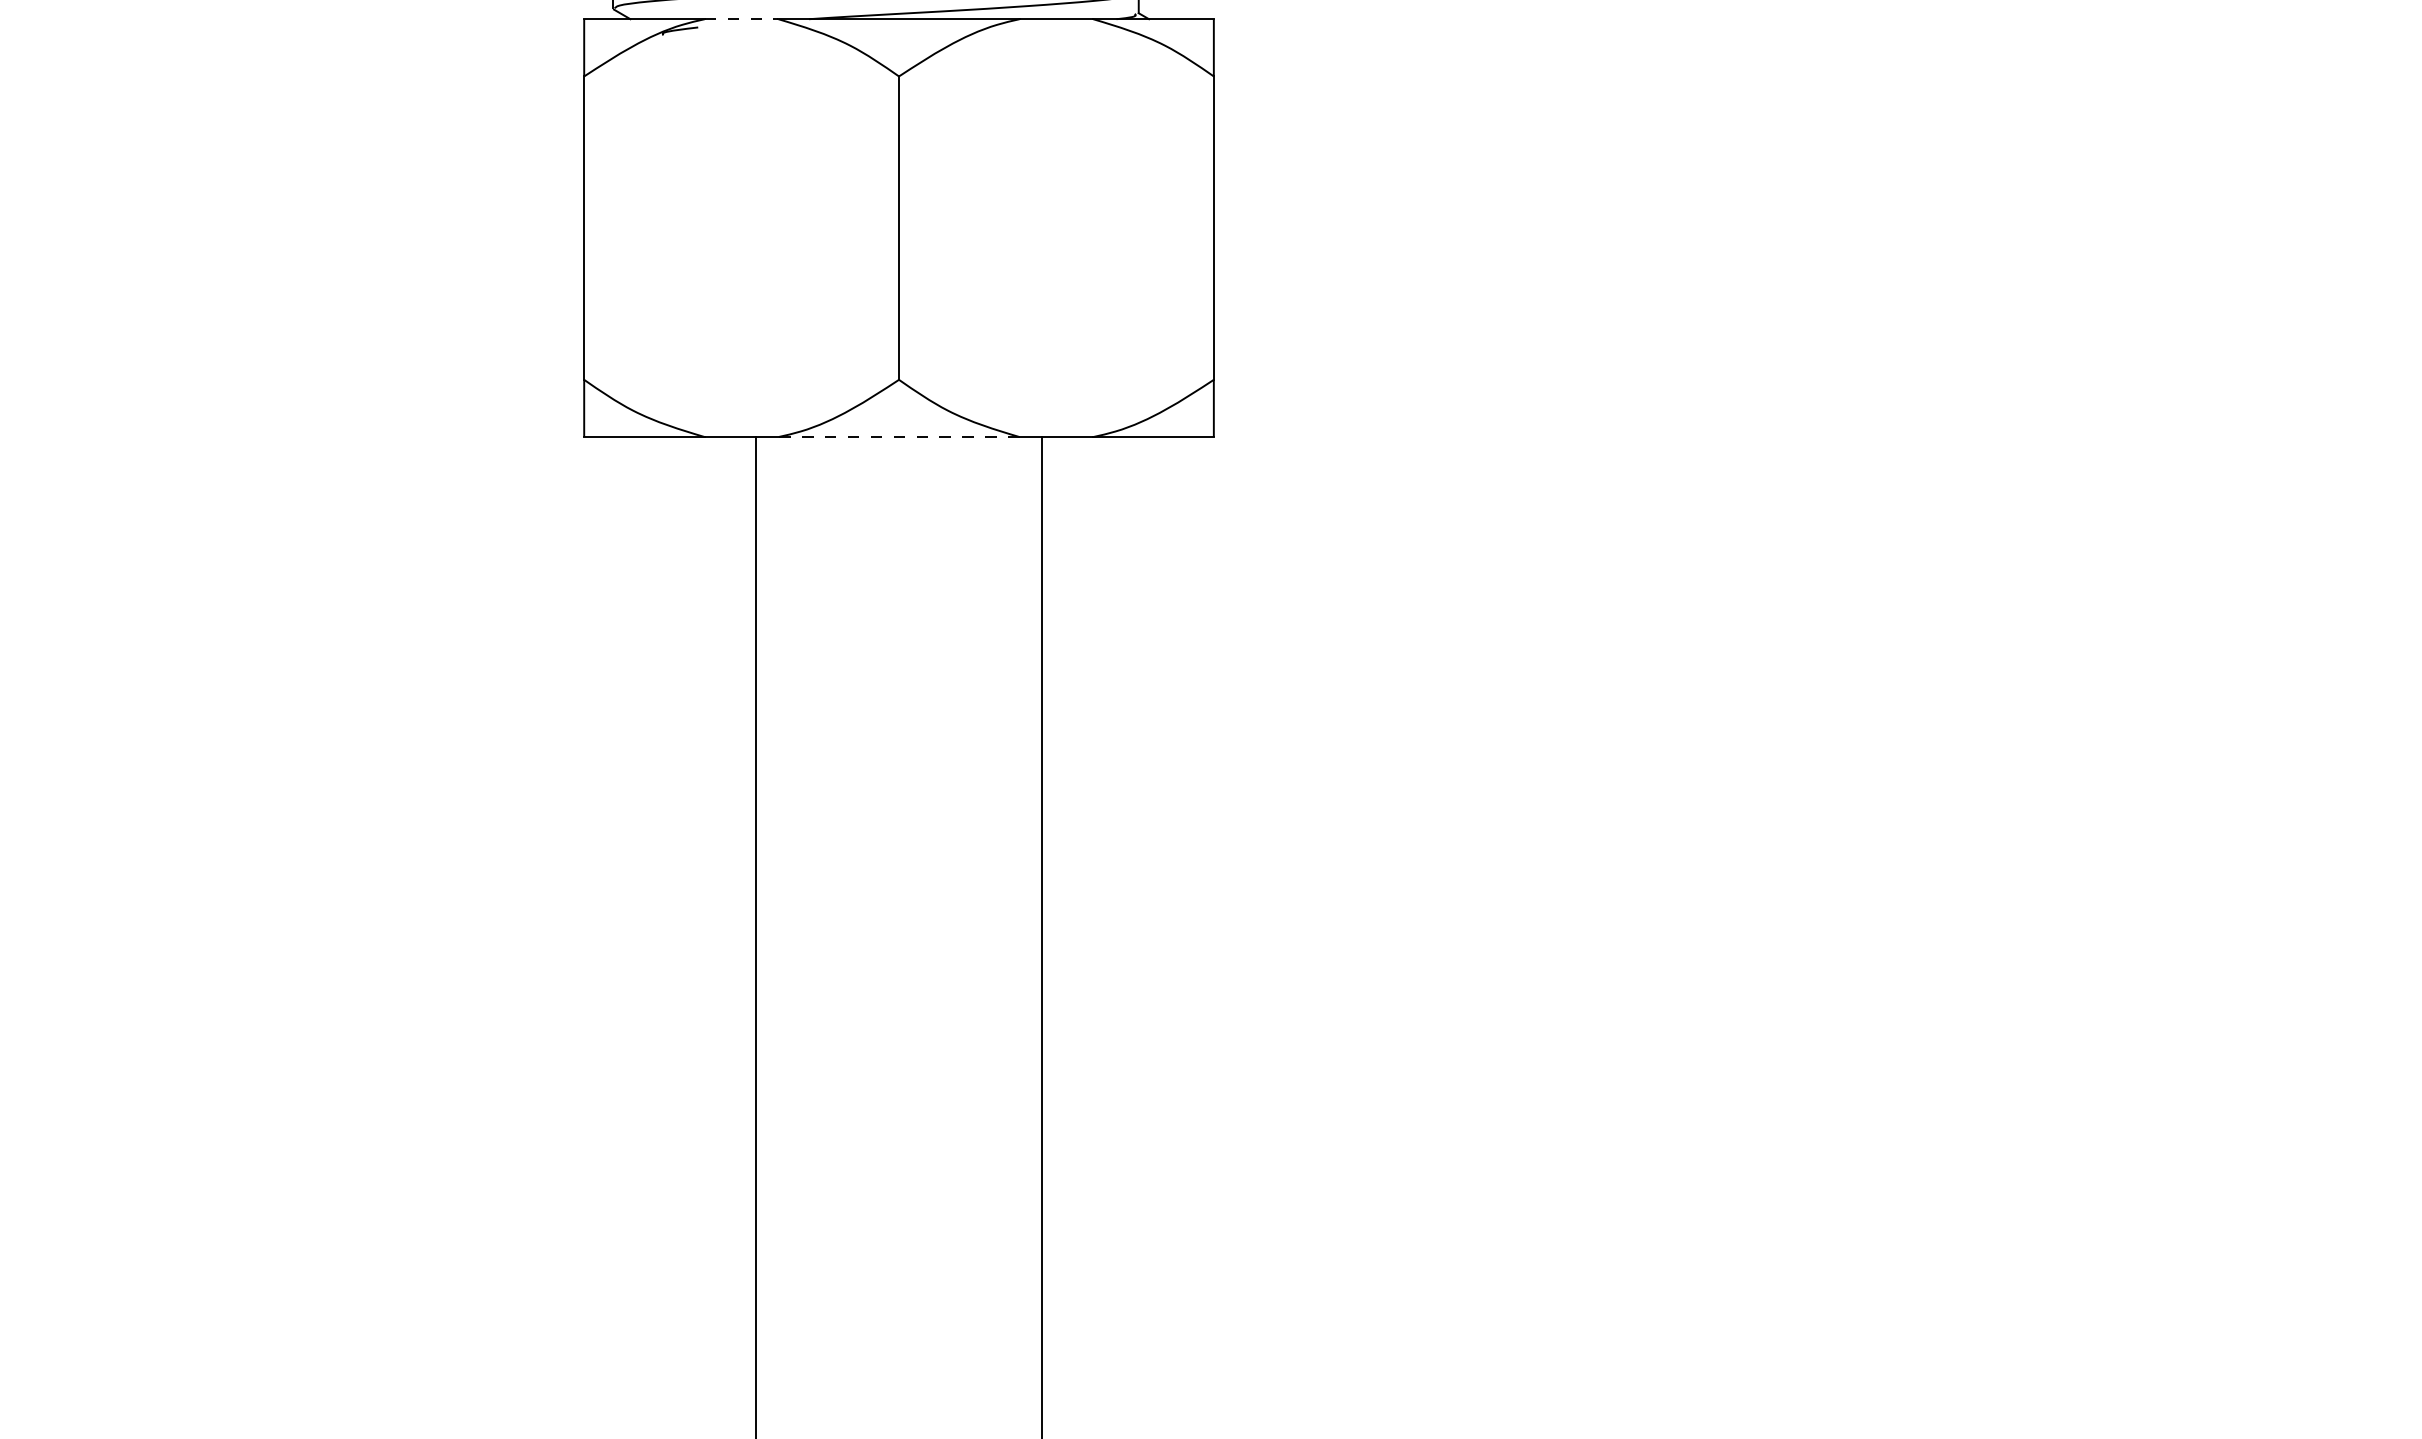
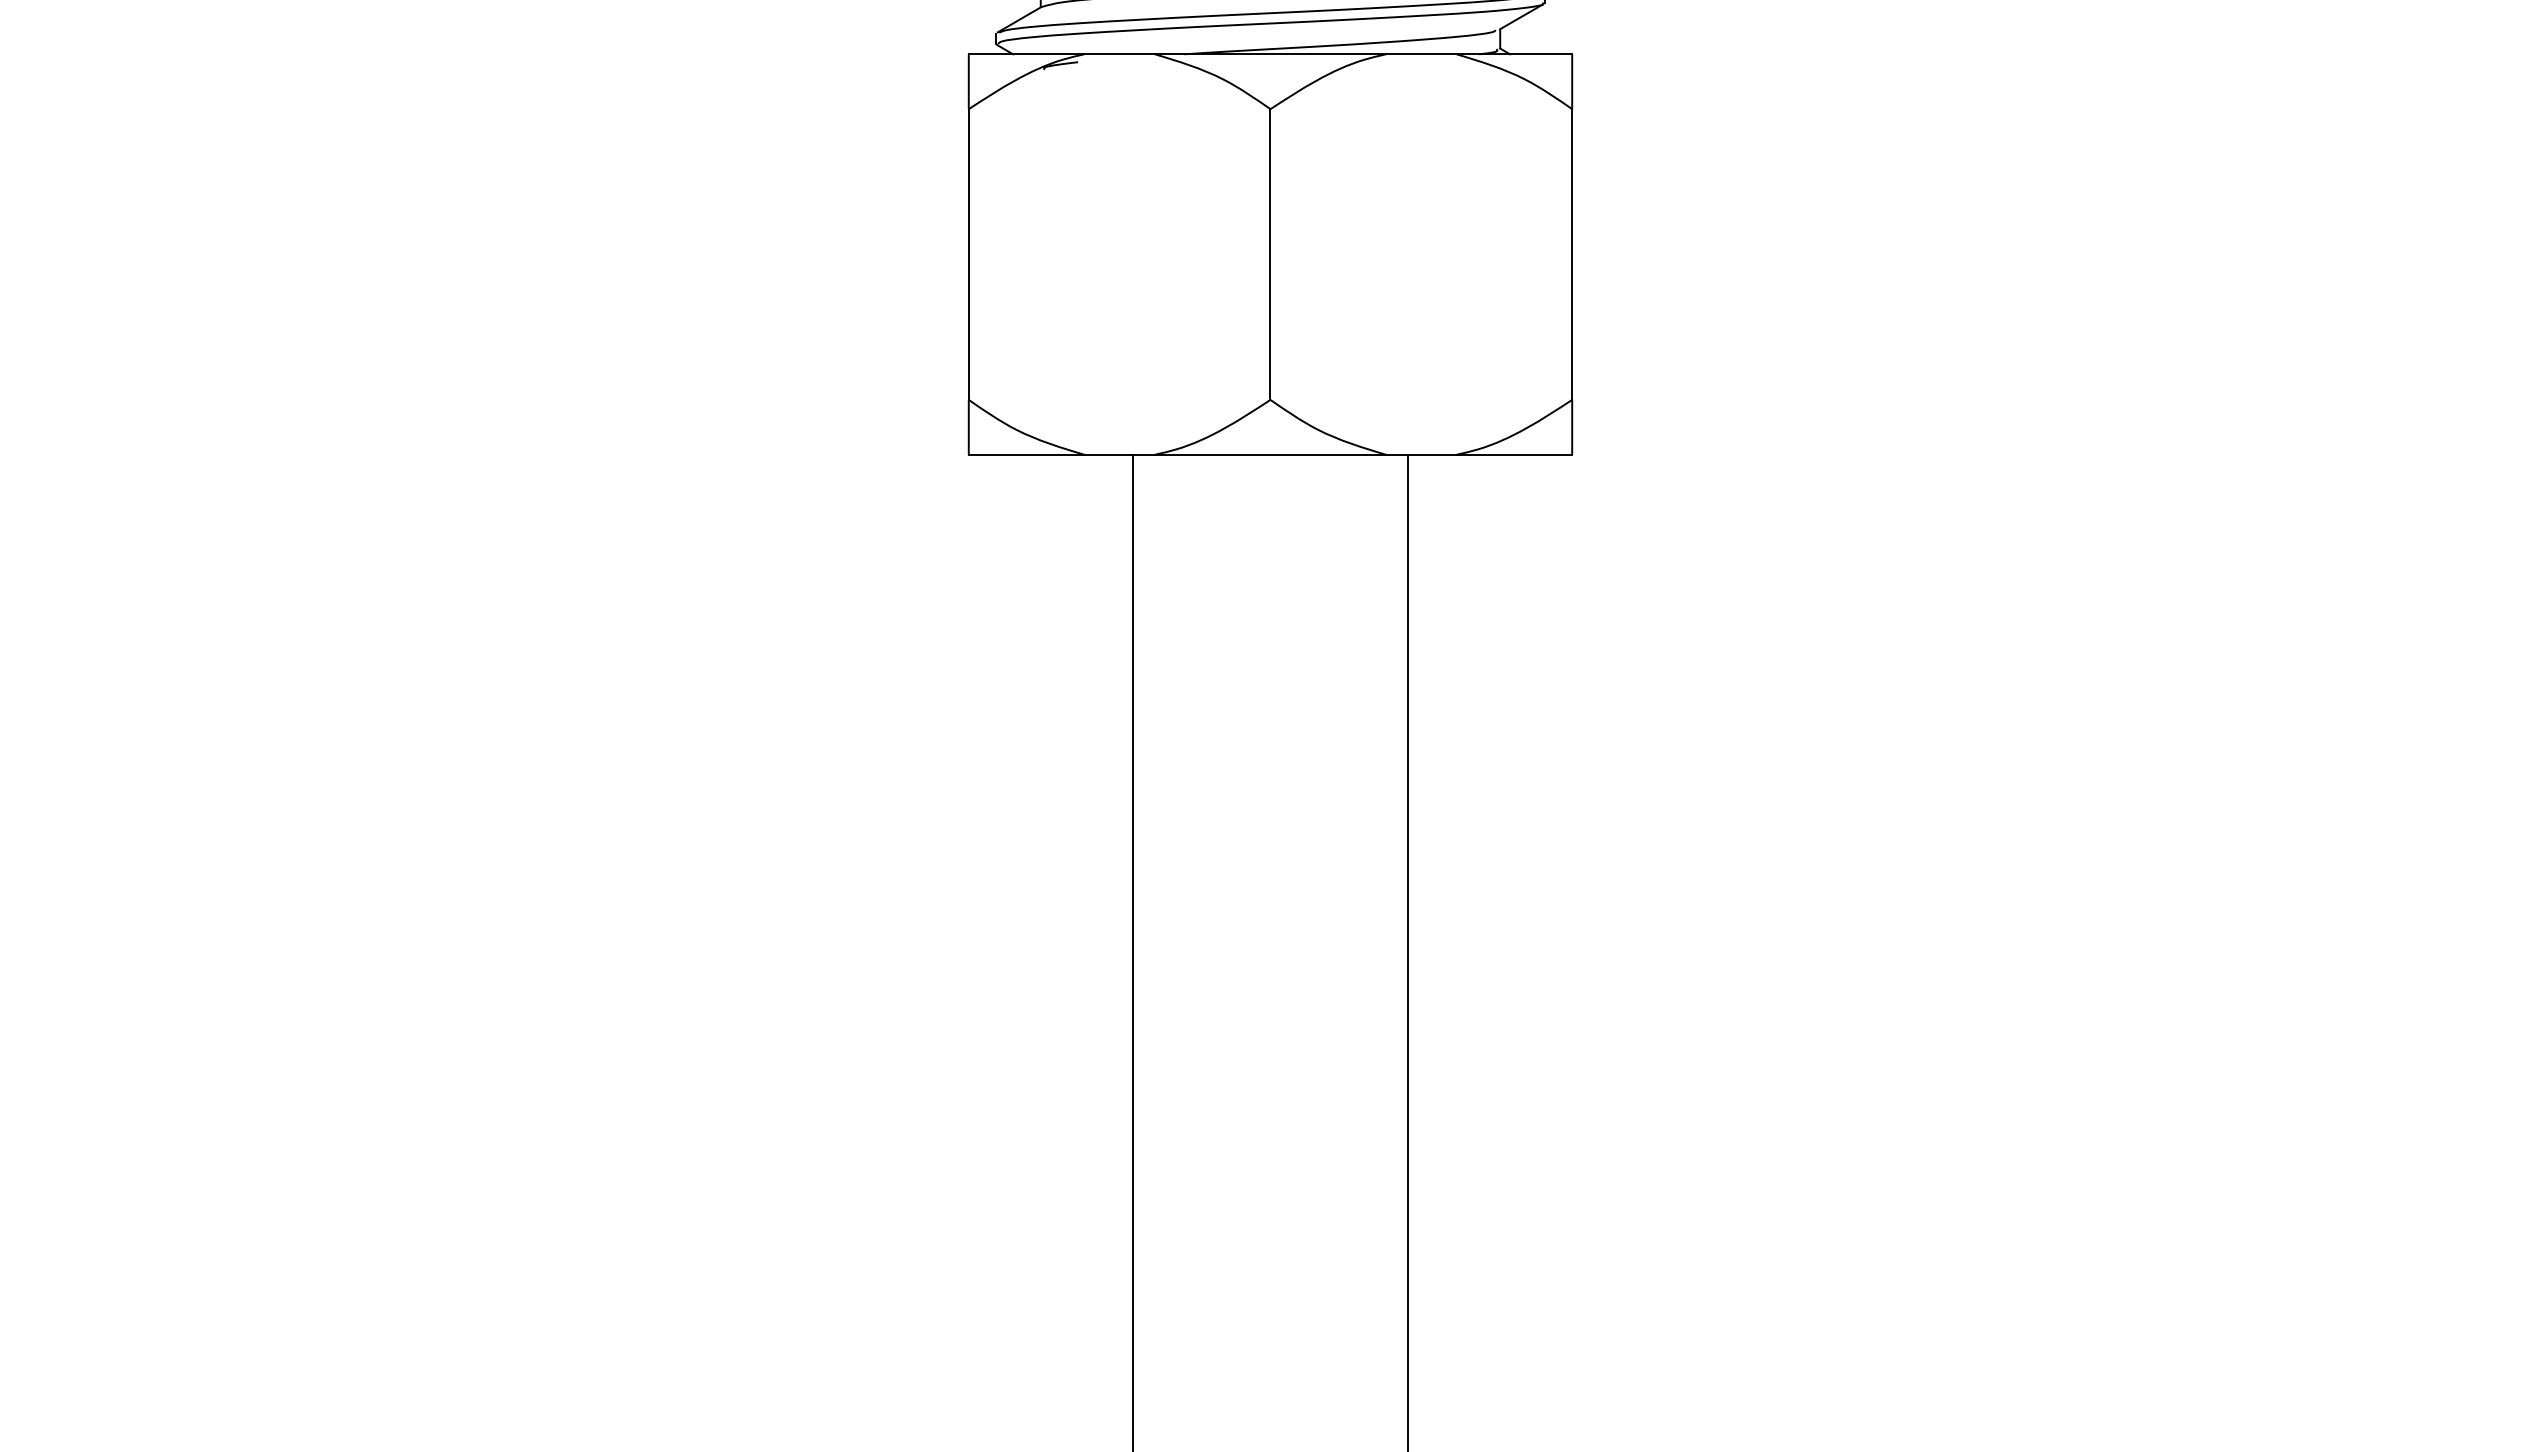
line: (742, 19) -> (1120, 54), dashed -> solid
line: (899, 436) -> (1270, 454), dashed -> solid

